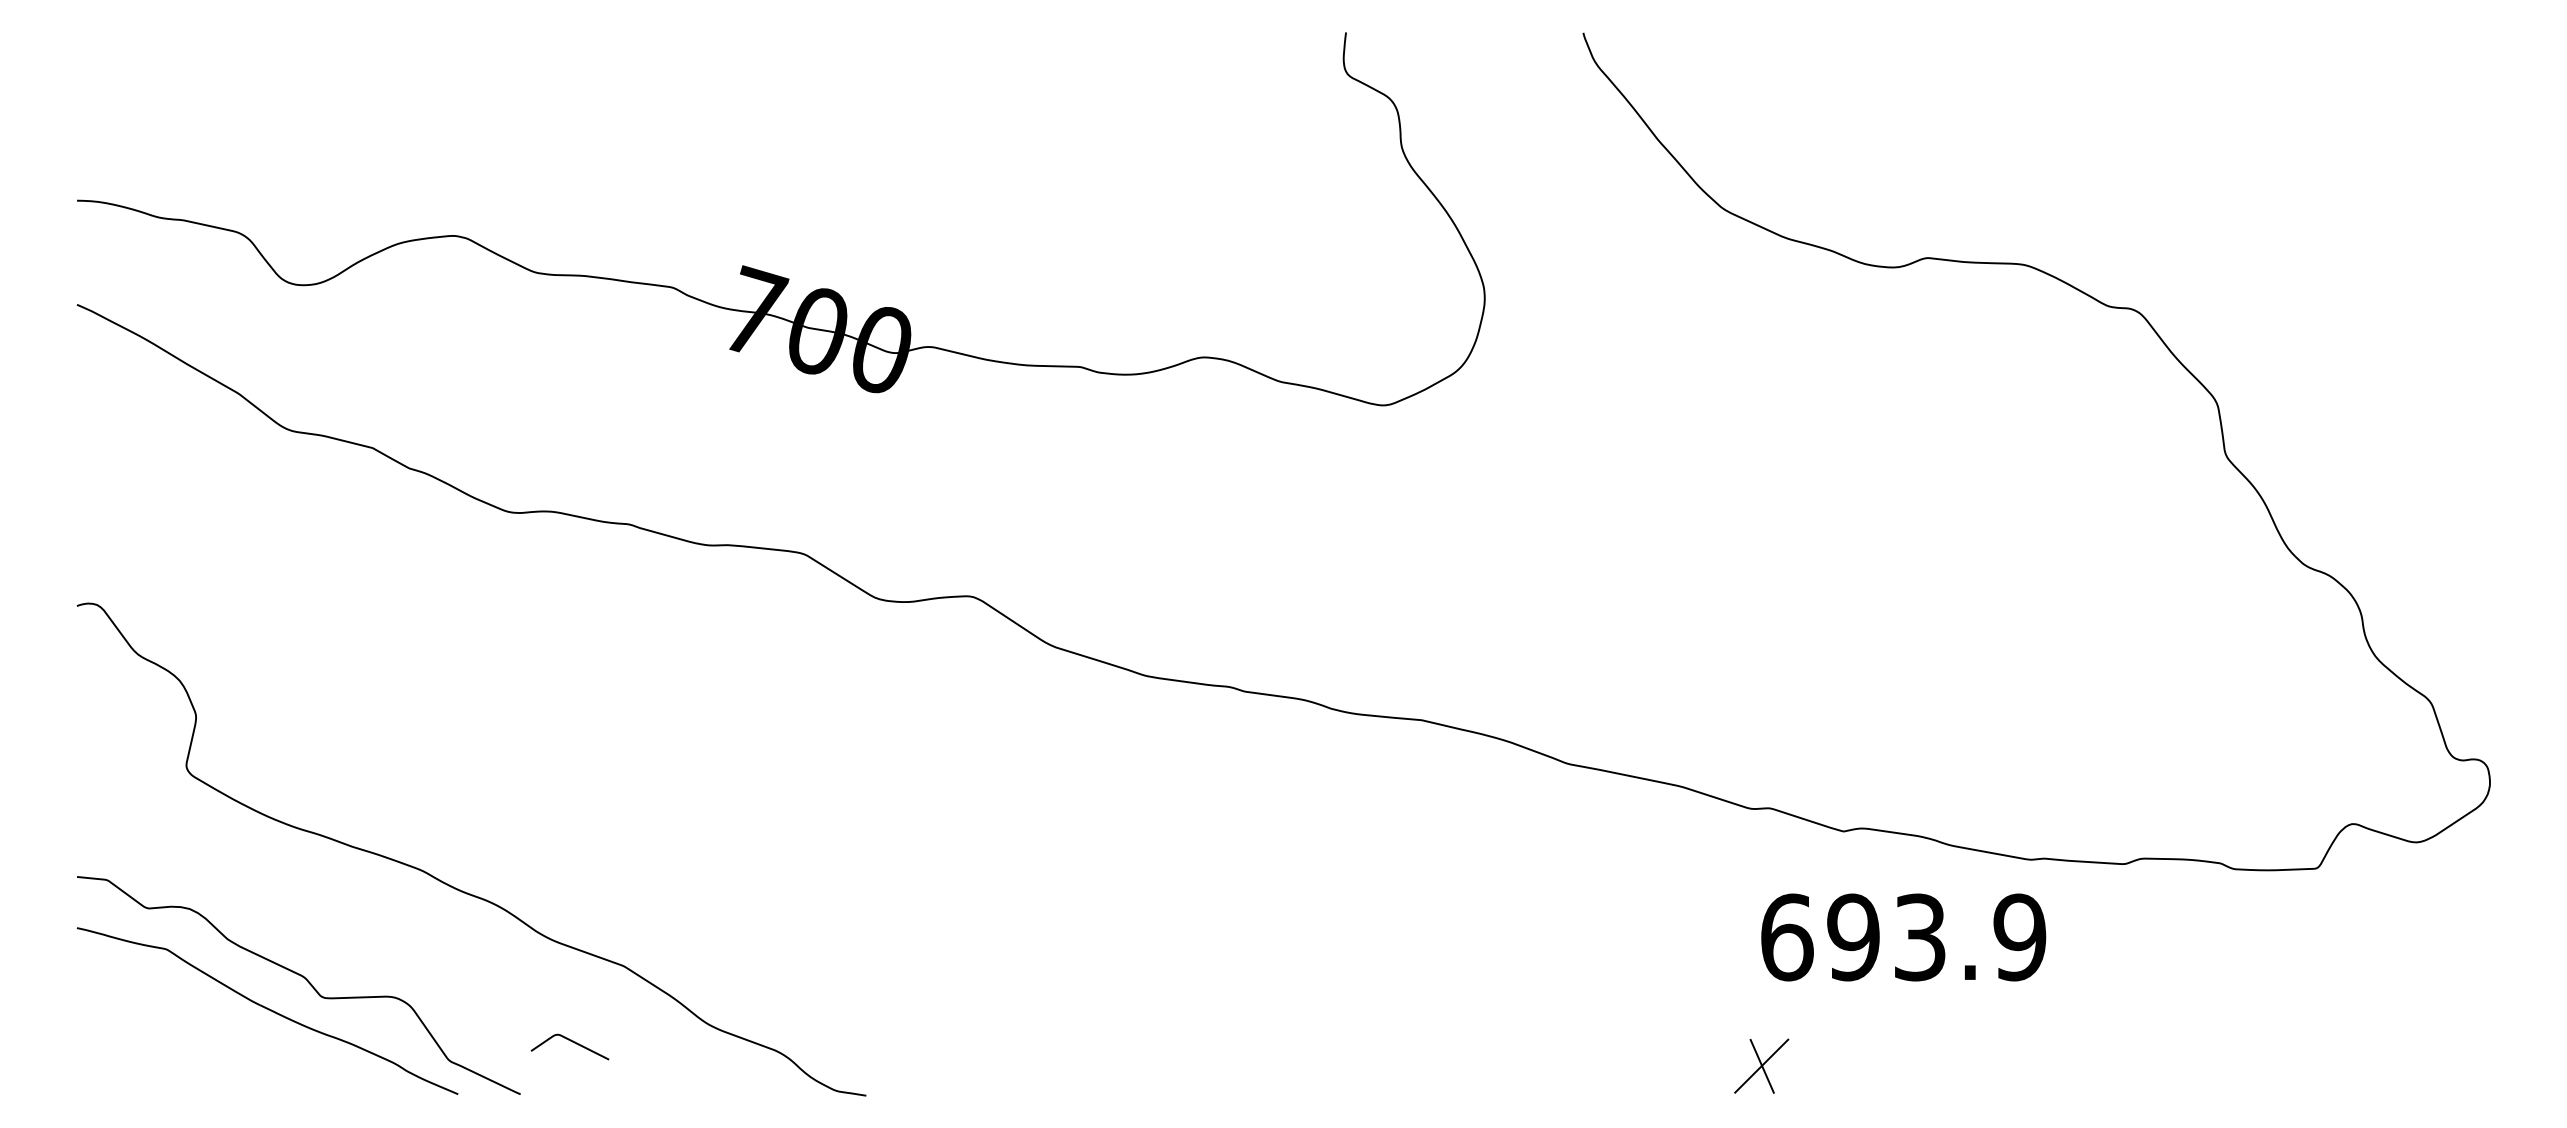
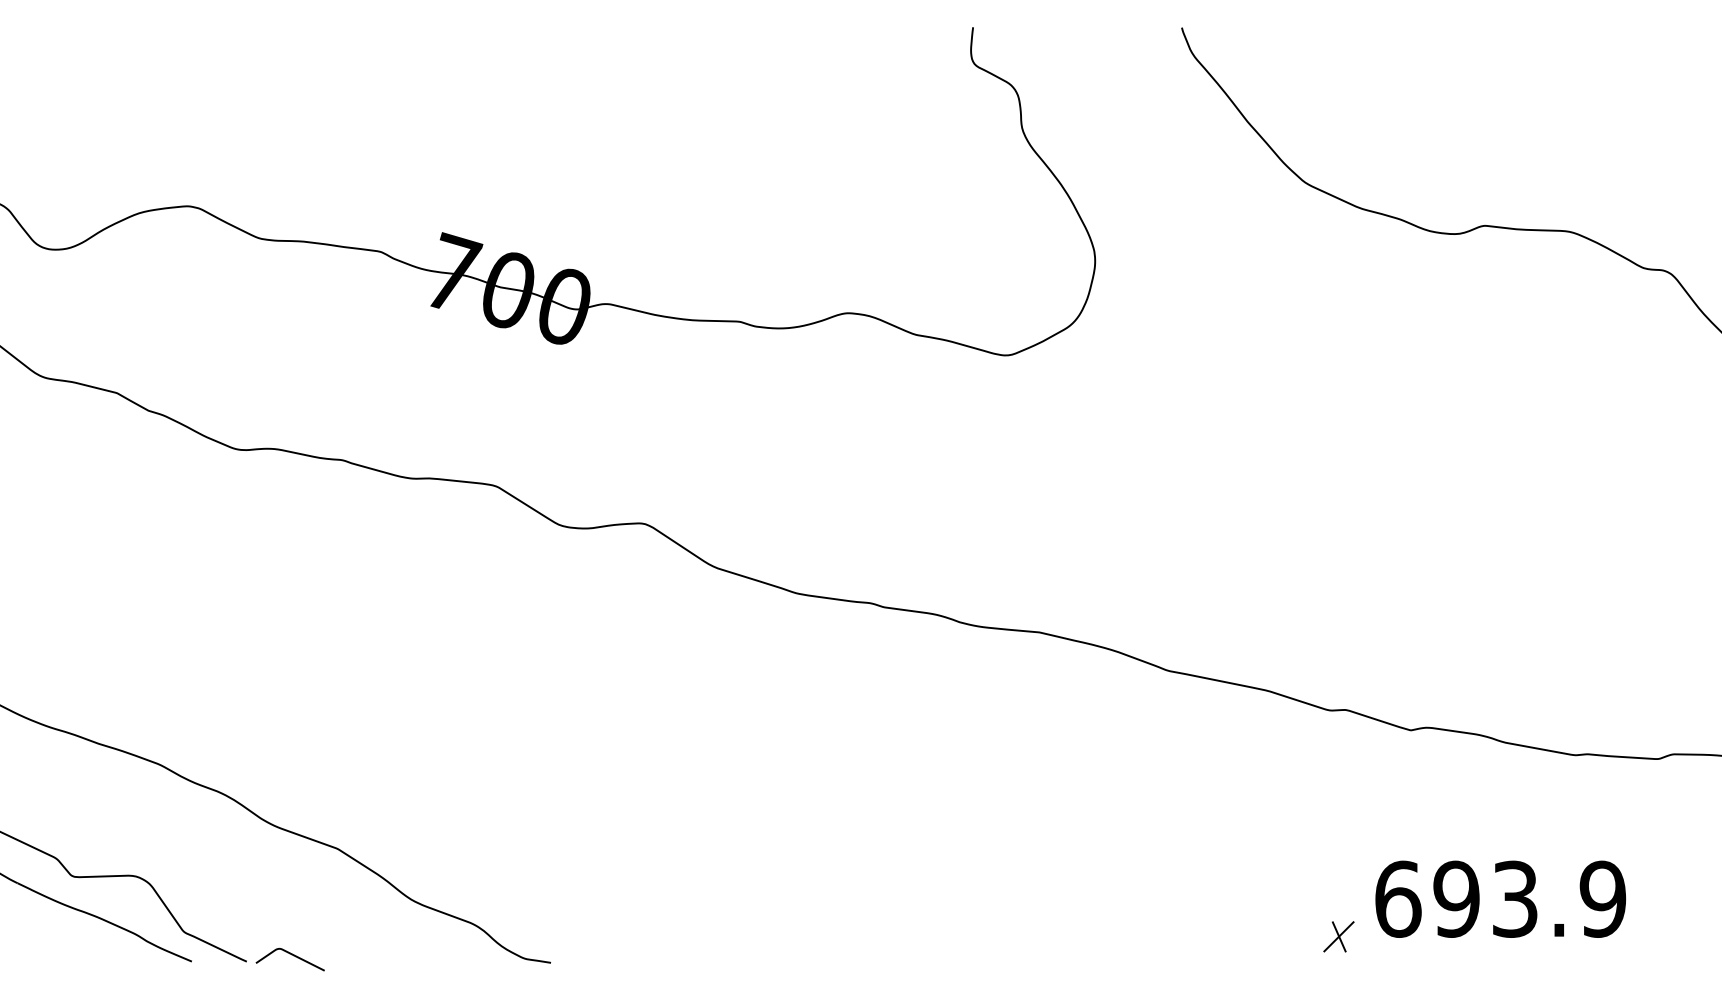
text: (1903, 937) -> (1500, 899), moved
curve: (572, 1042) -> (292, 955), moved
part: (1761, 1065) -> (1338, 936), size x0.62

